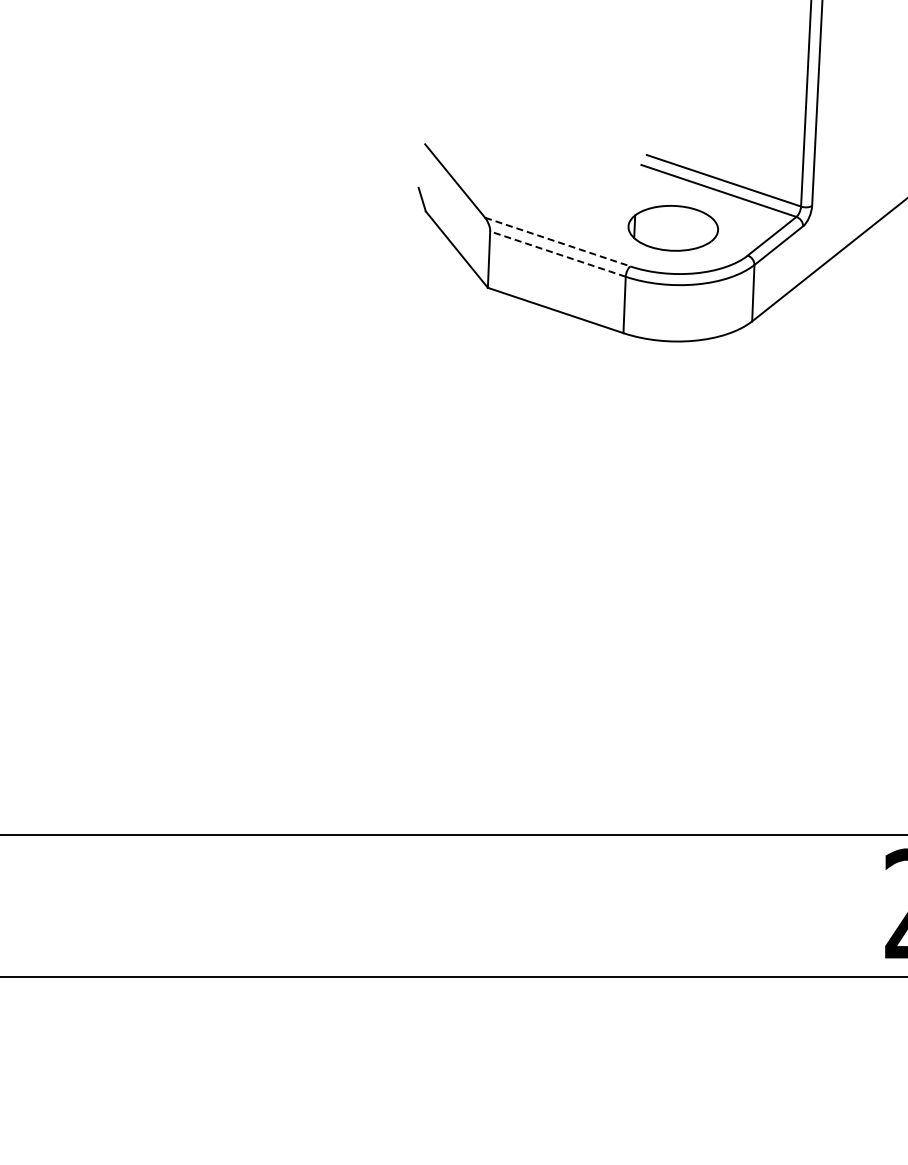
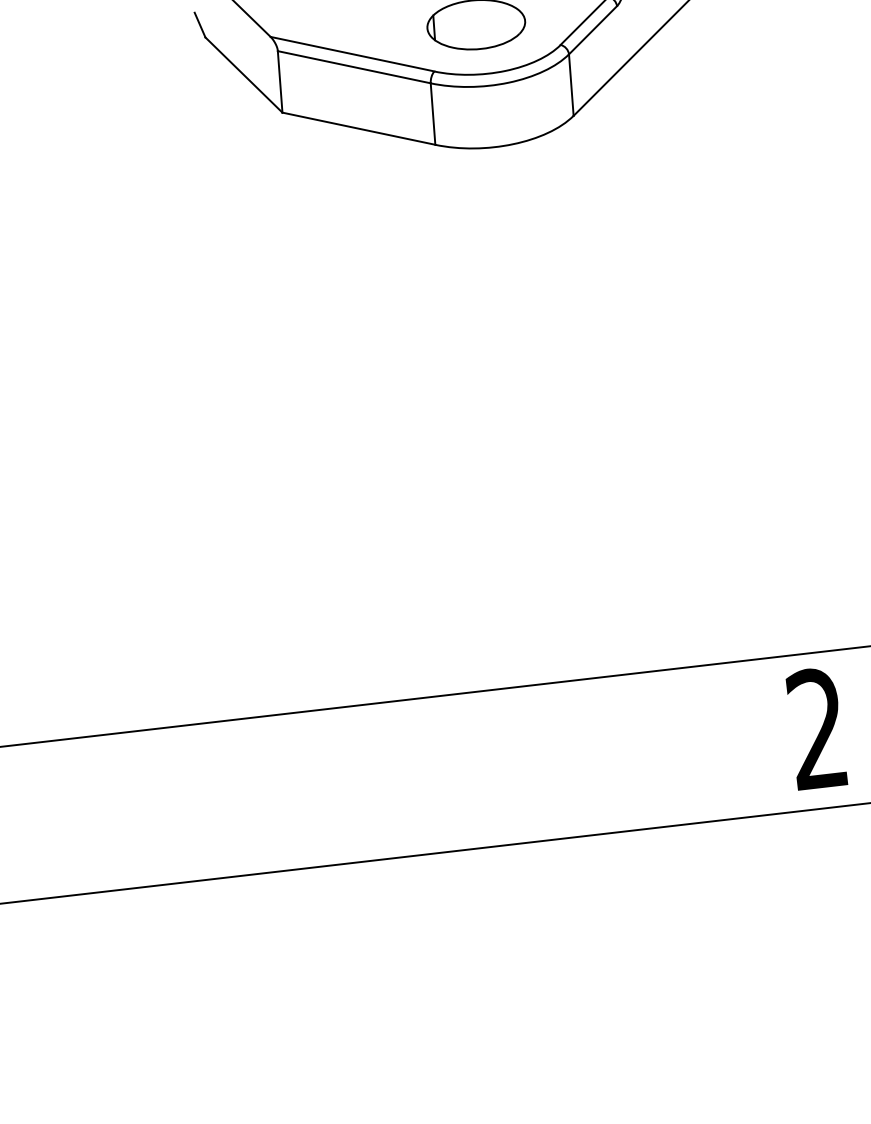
line: (557, 242) -> (352, 54), dashed -> solid
line: (557, 253) -> (353, 66), dashed -> solid

